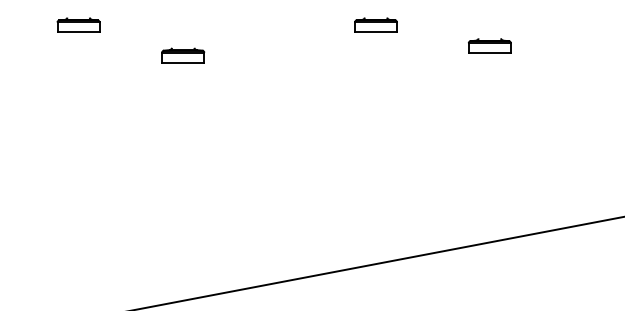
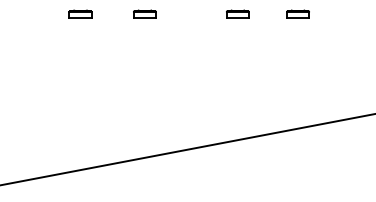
part: (488, 45) -> (297, 13), moved
part: (182, 54) -> (144, 13), moved

